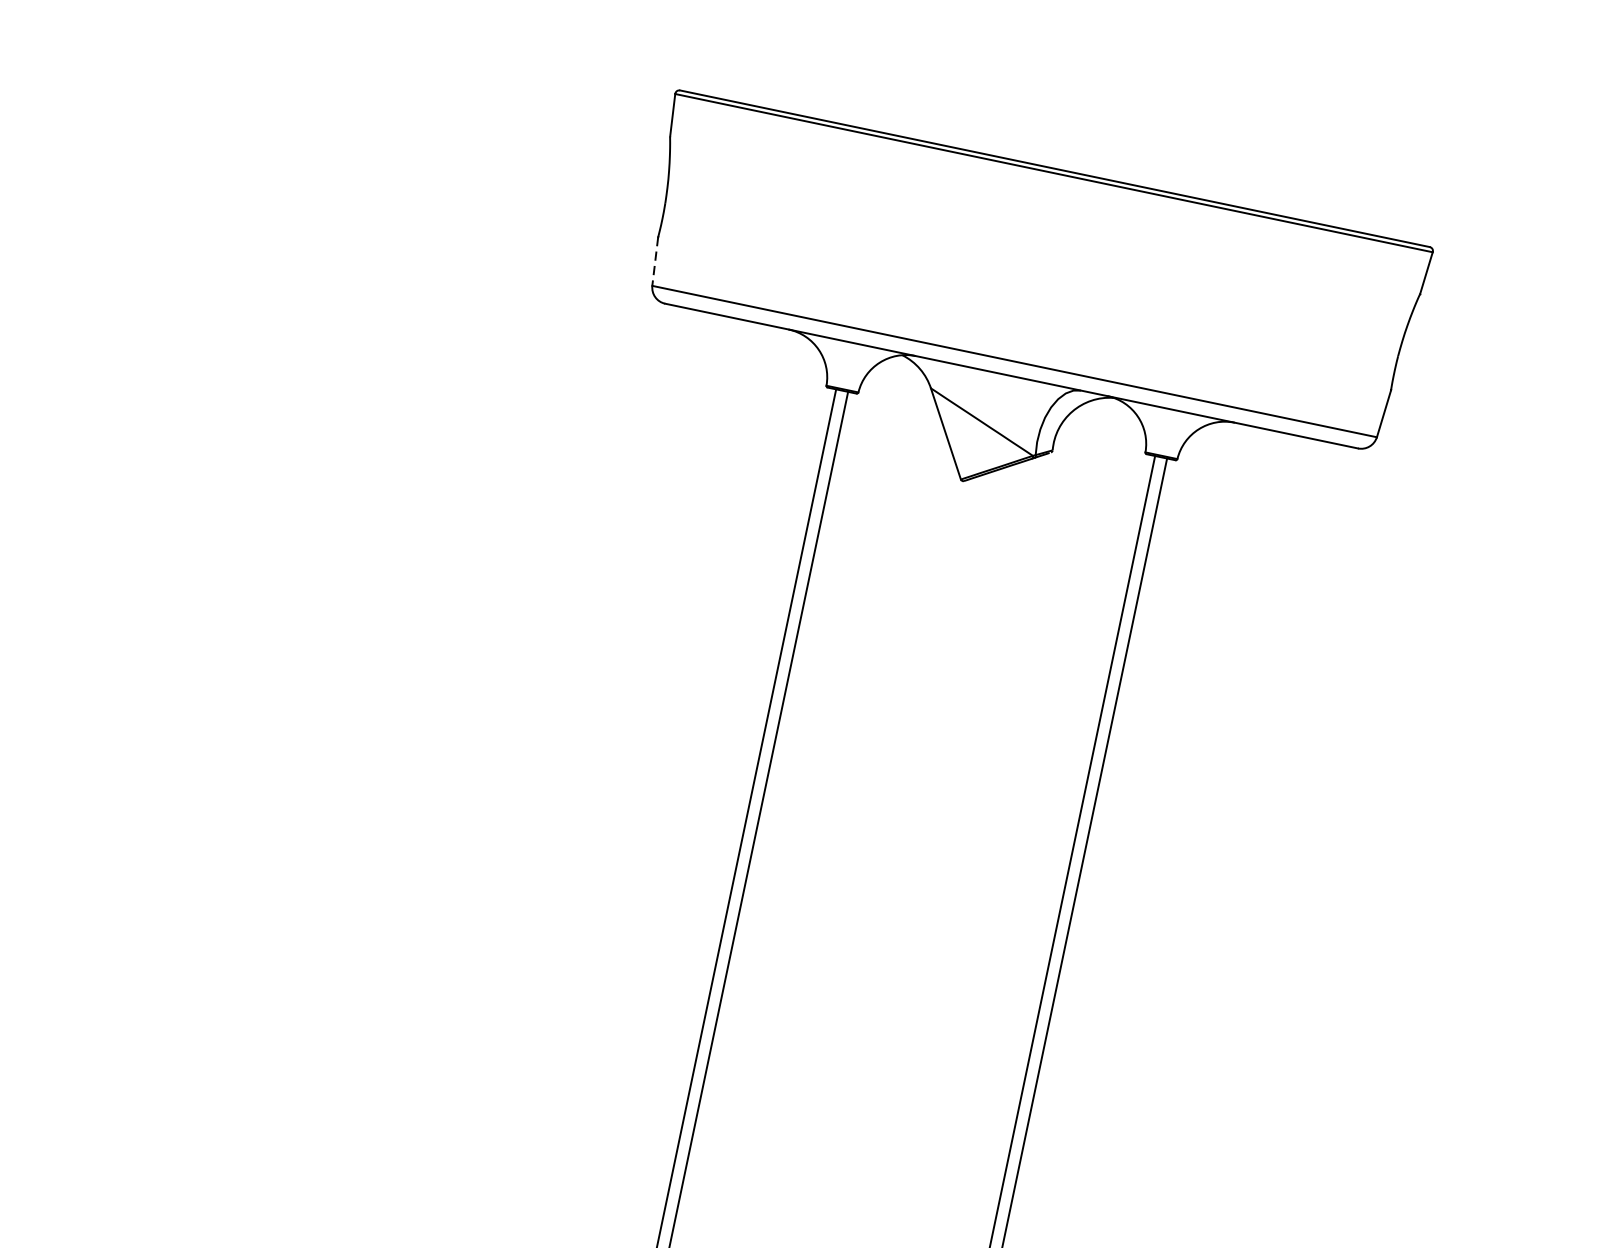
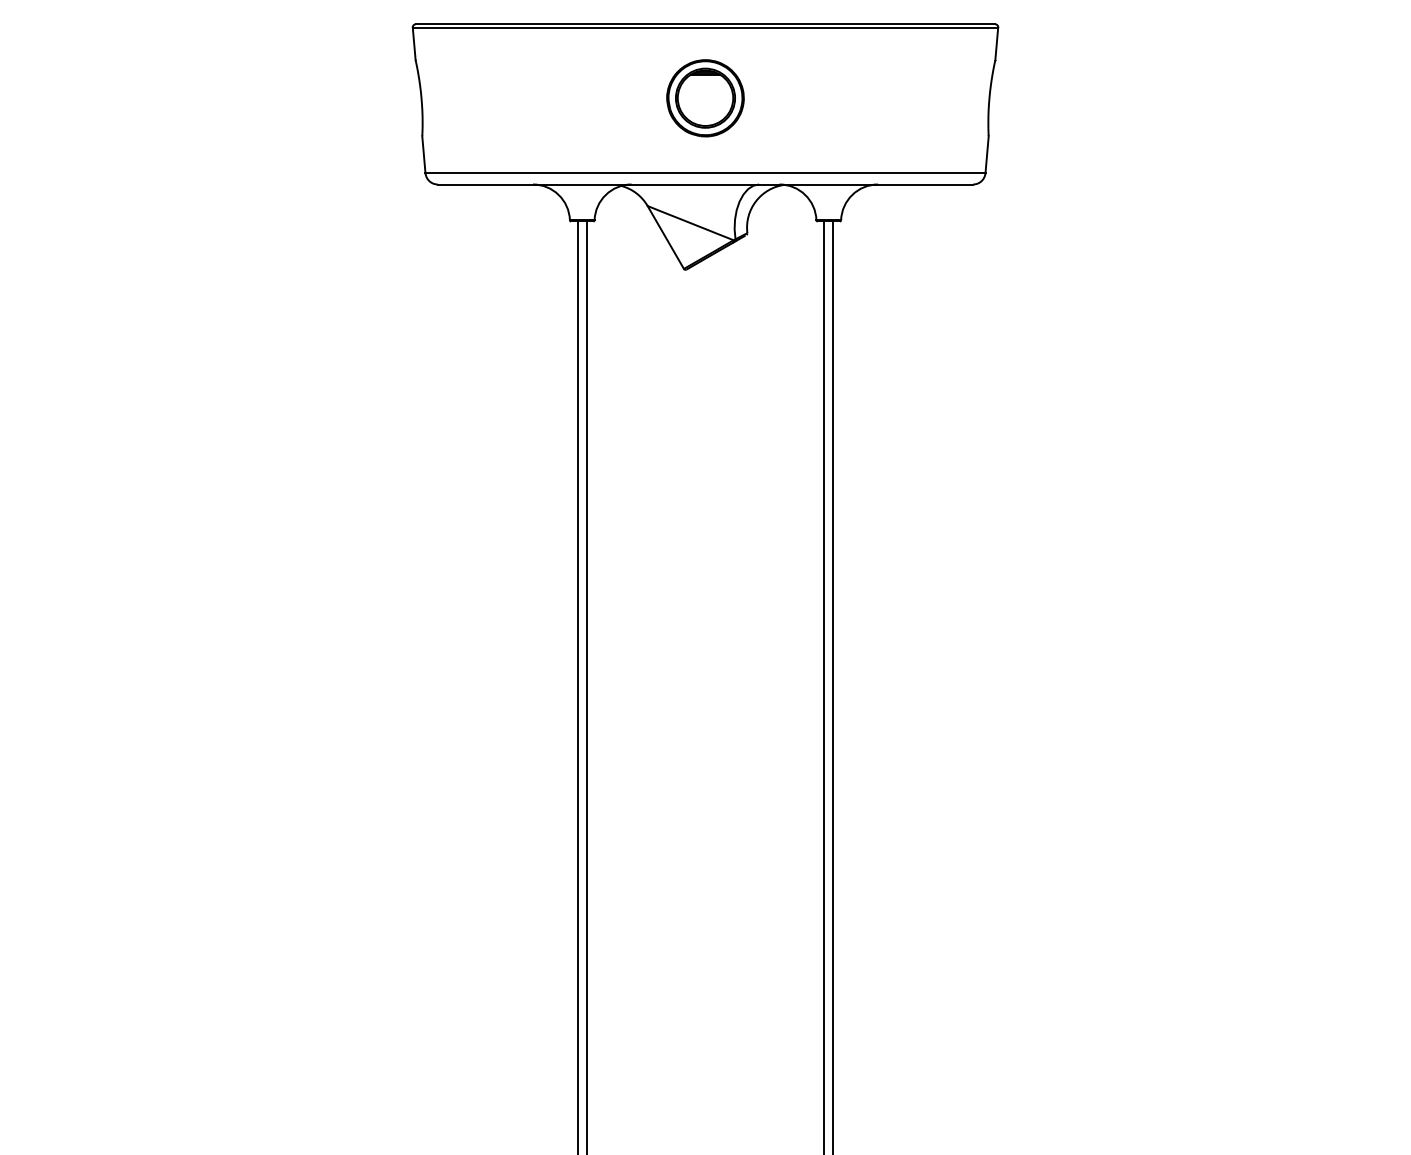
line: (654, 261) -> (423, 154), dashed -> solid
part: (1034, 264) -> (705, 98), added

